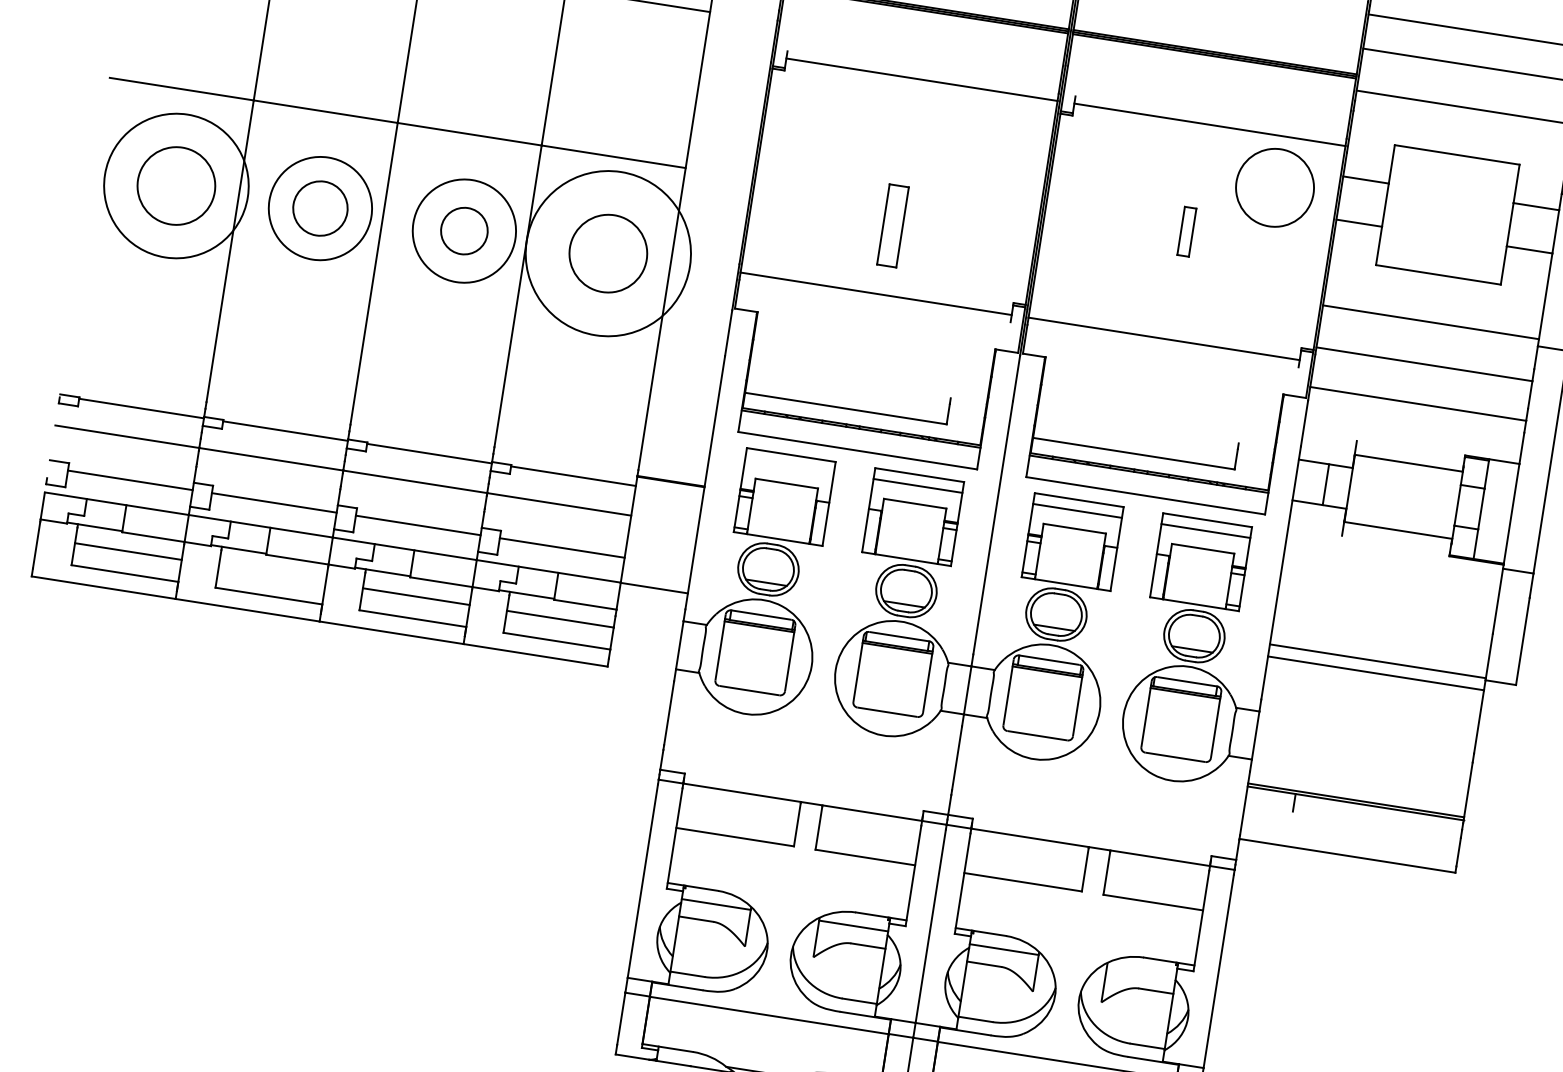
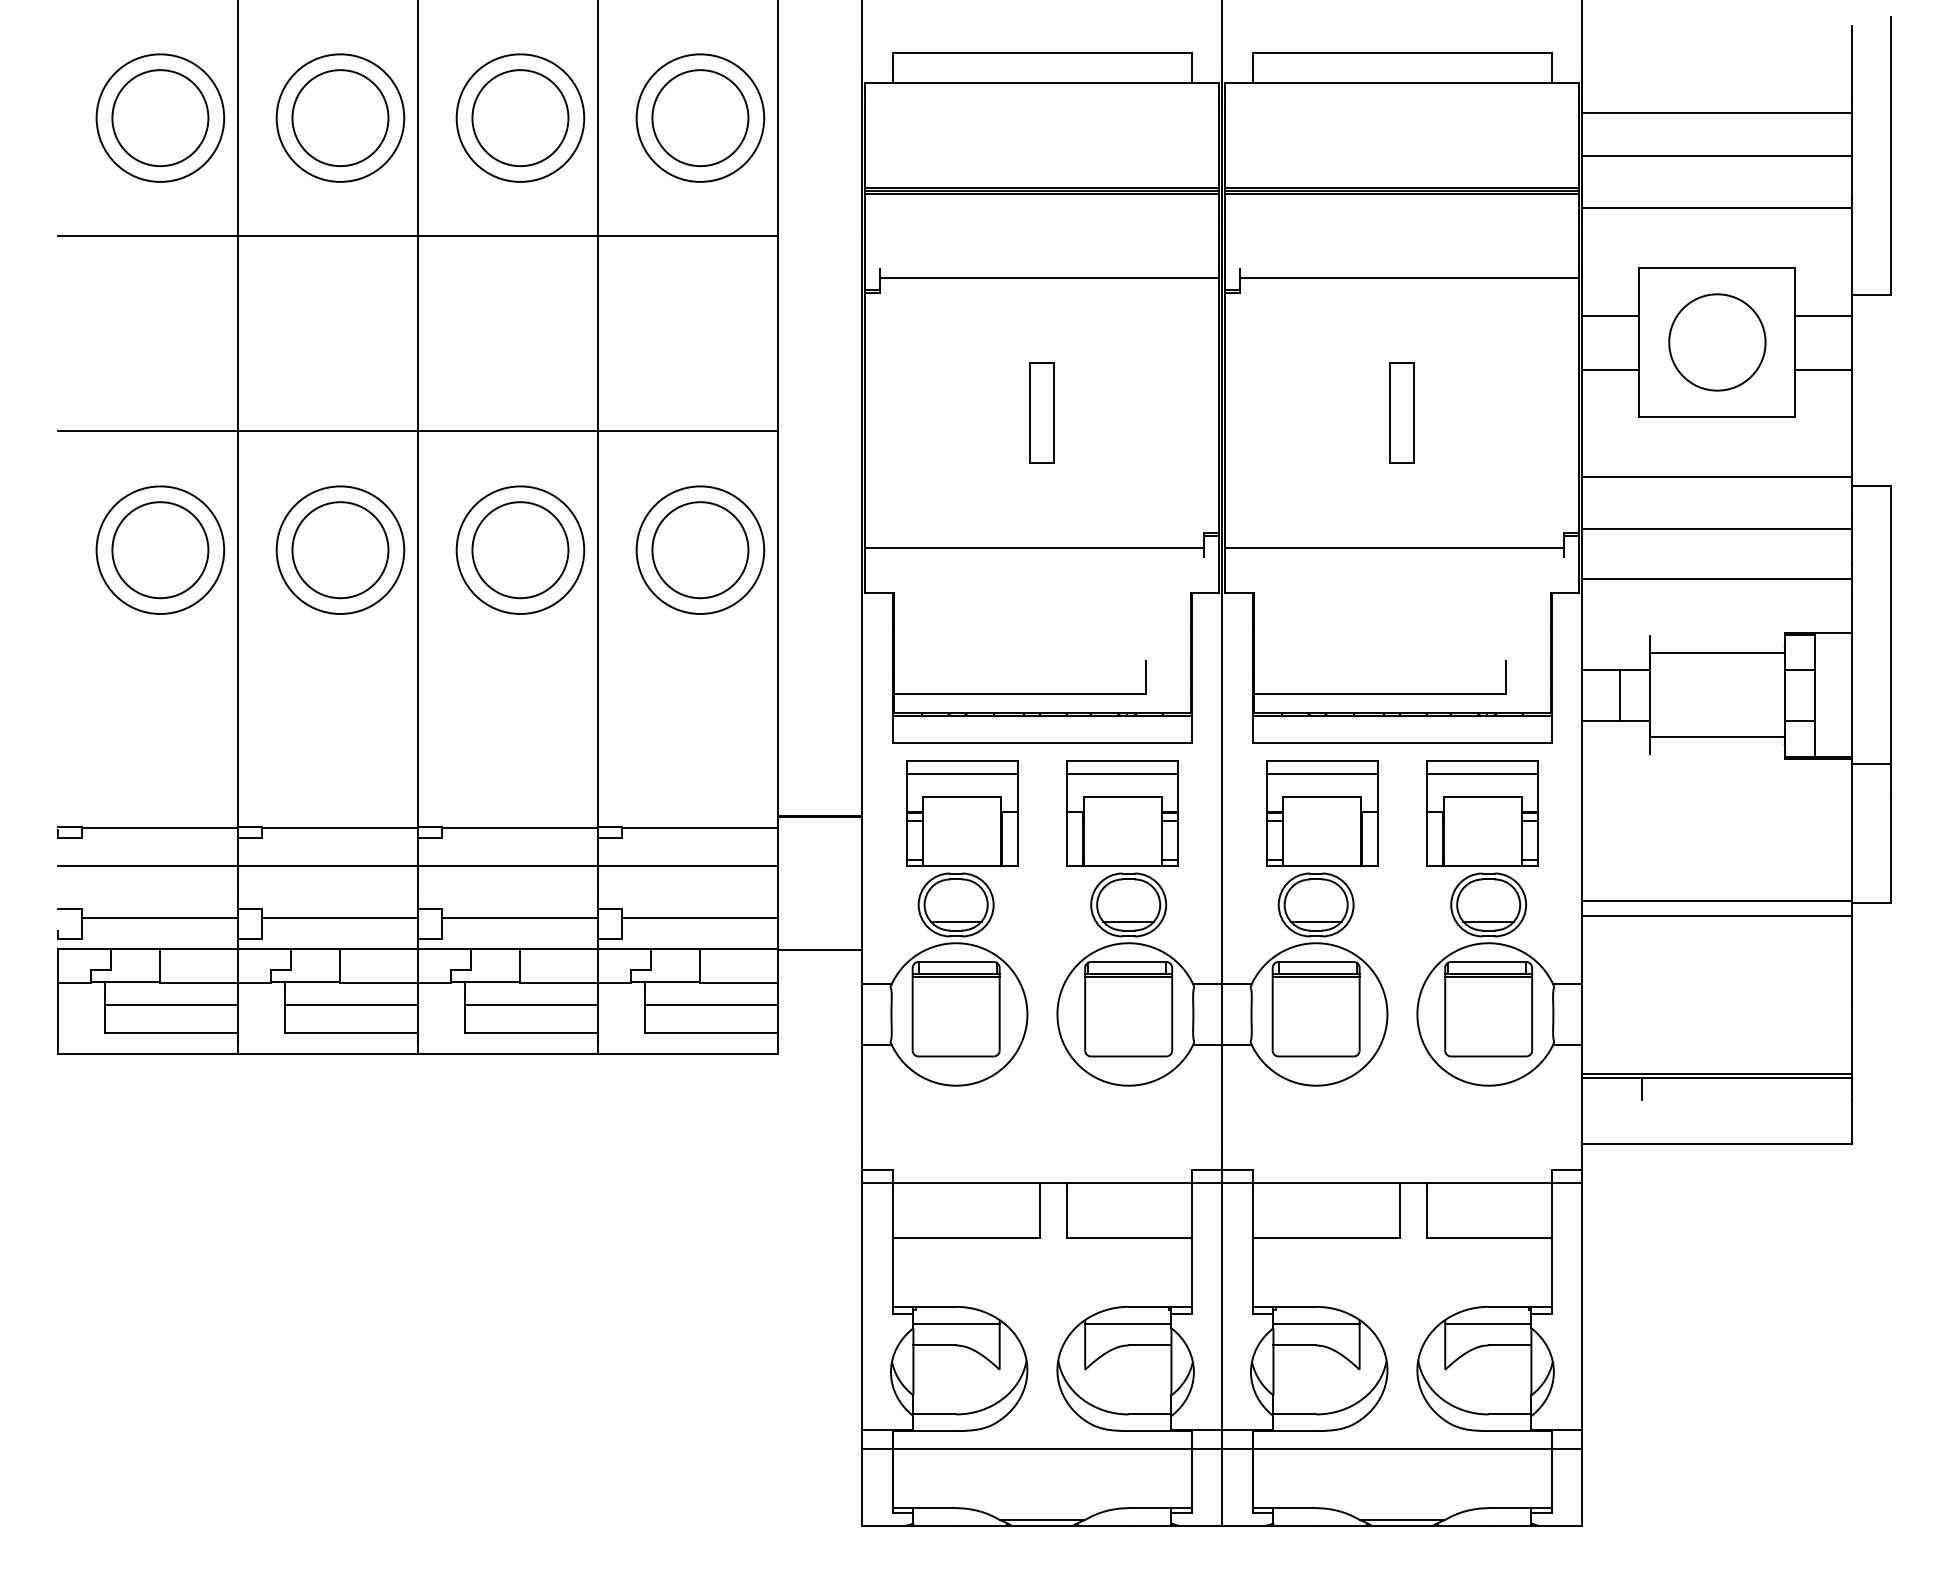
circle: (176, 185) -> (160, 549), size x0.71
circle: (1275, 187) -> (1717, 342), moved
circle: (320, 208) -> (340, 550), size x1.43
part: (892, 225) -> (1041, 412), moved
circle: (464, 231) -> (520, 550), size x1.67
part: (1186, 231) -> (1401, 412), size x1.67
circle: (608, 253) -> (700, 549), size x0.62
line: (789, 465) -> (961, 774), added
line: (272, 574) -> (351, 1005), added
line: (1141, 970) -> (1488, 1323), added

